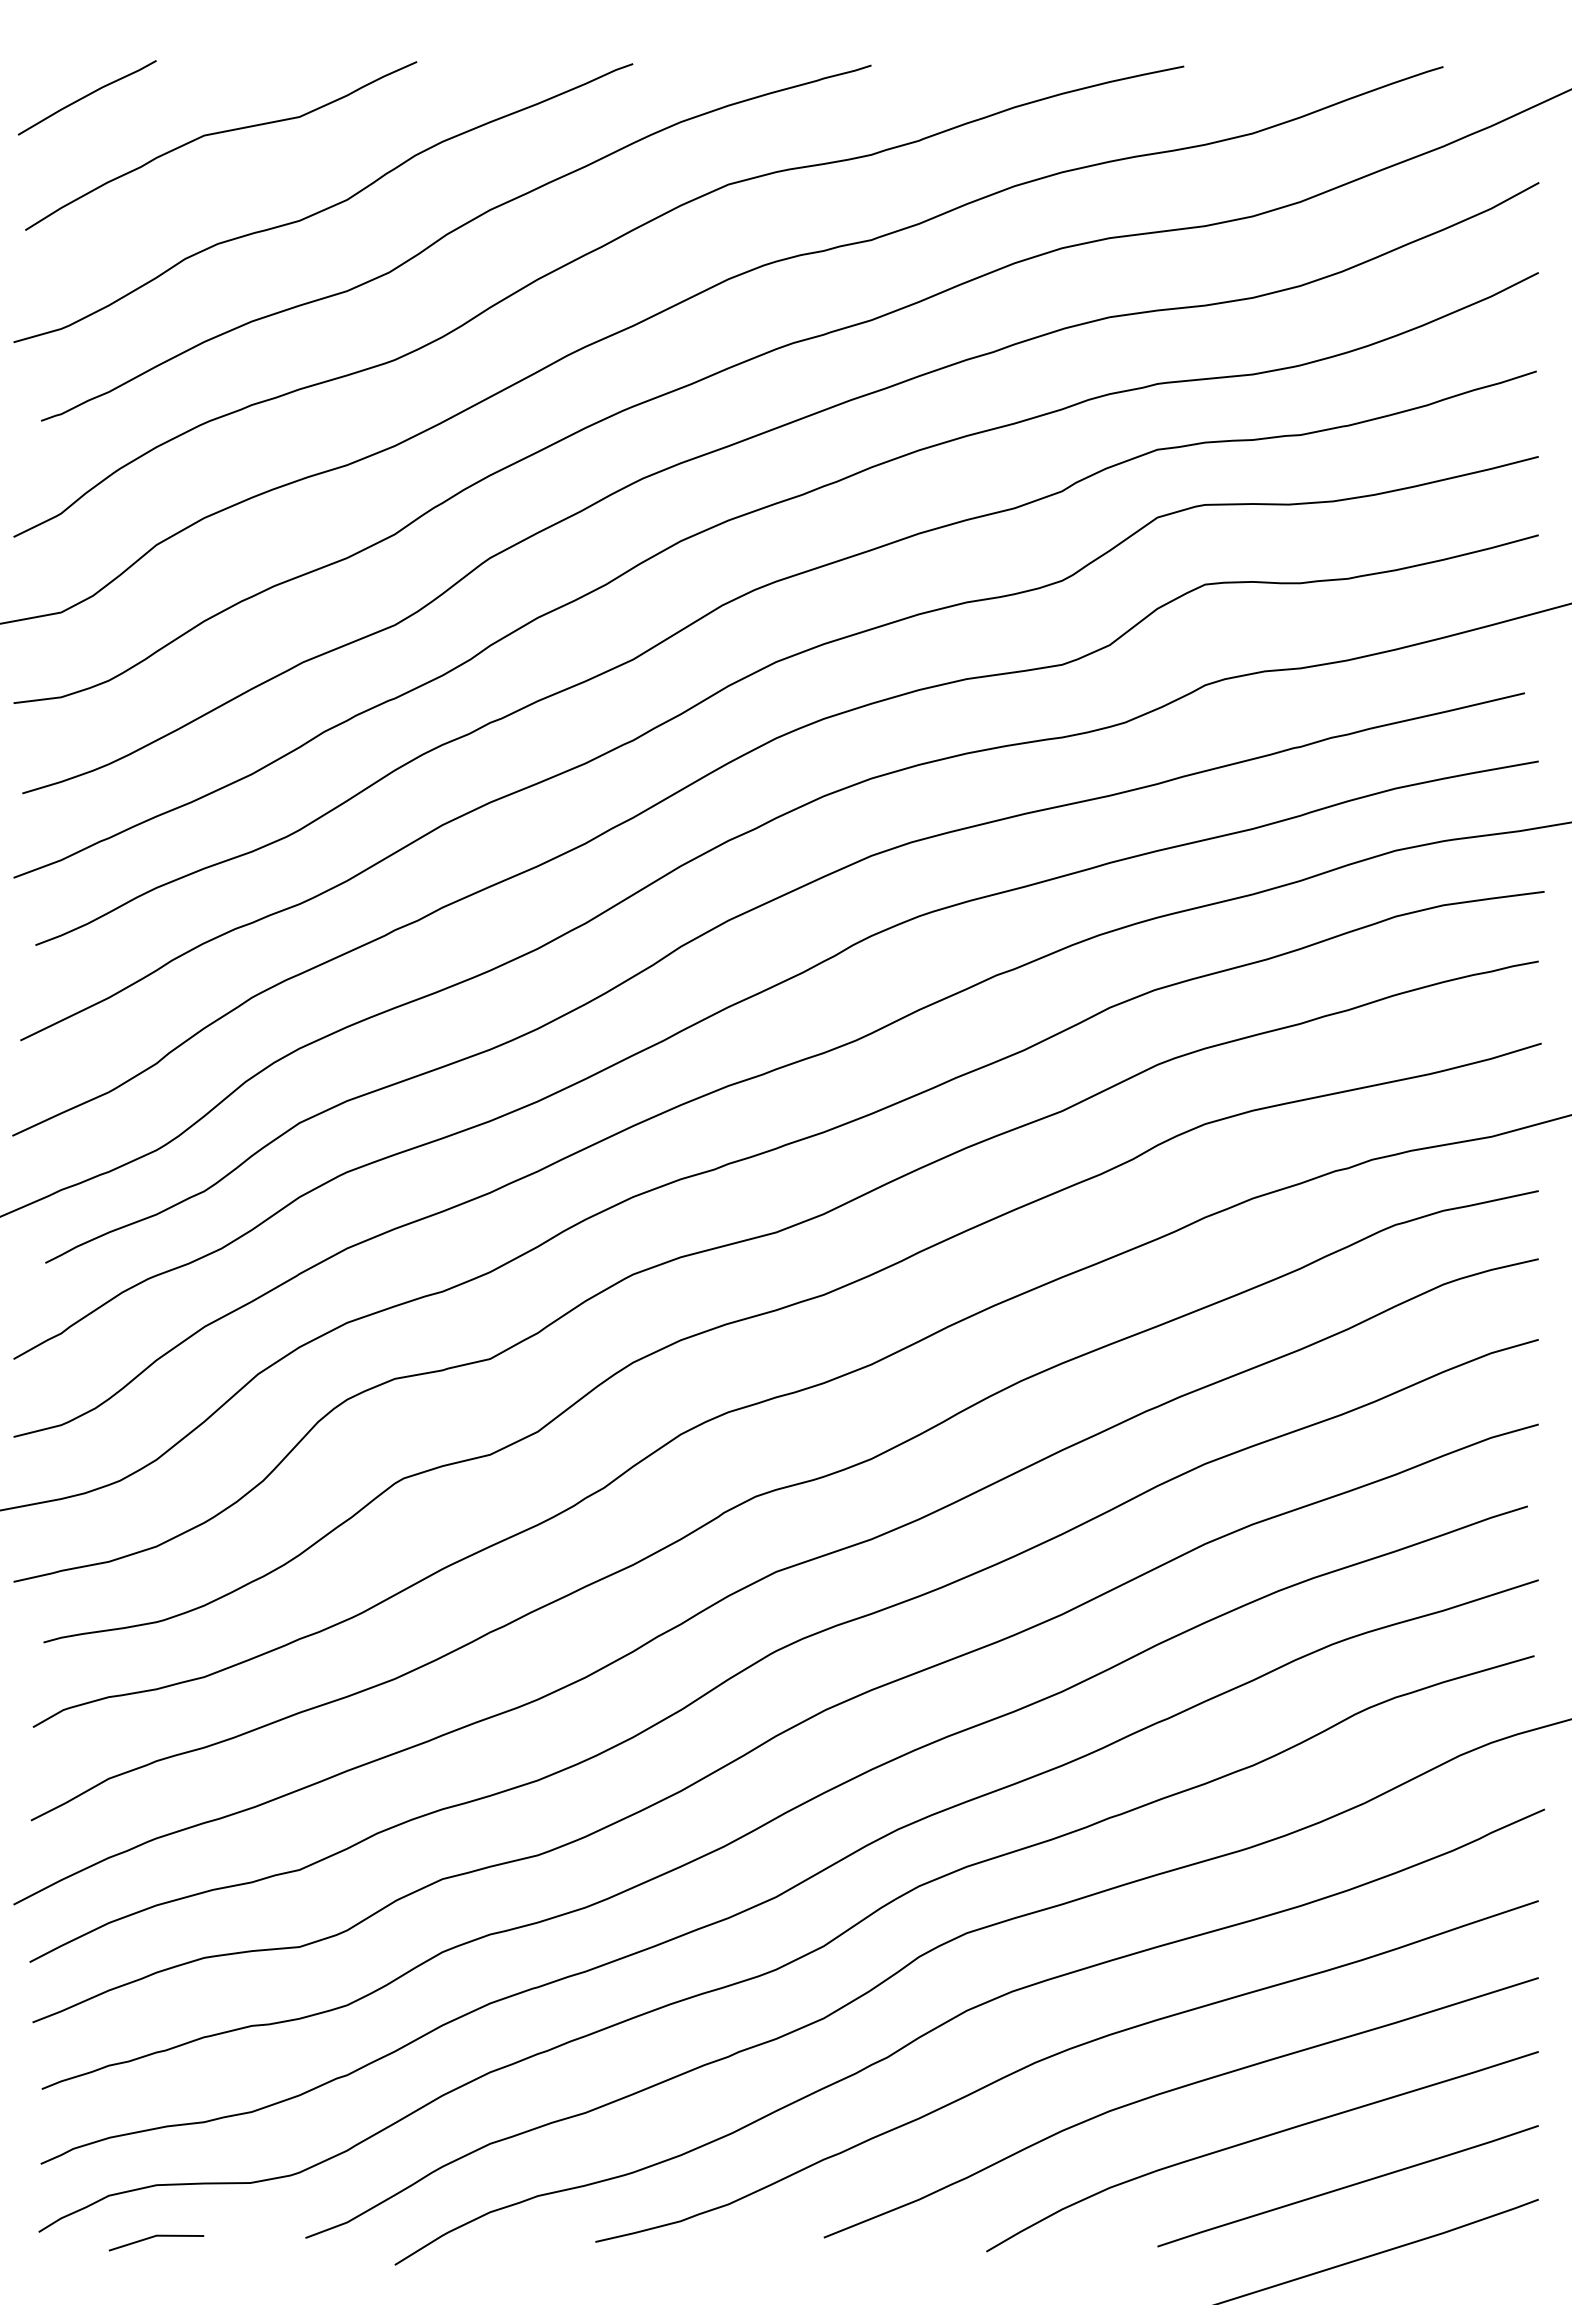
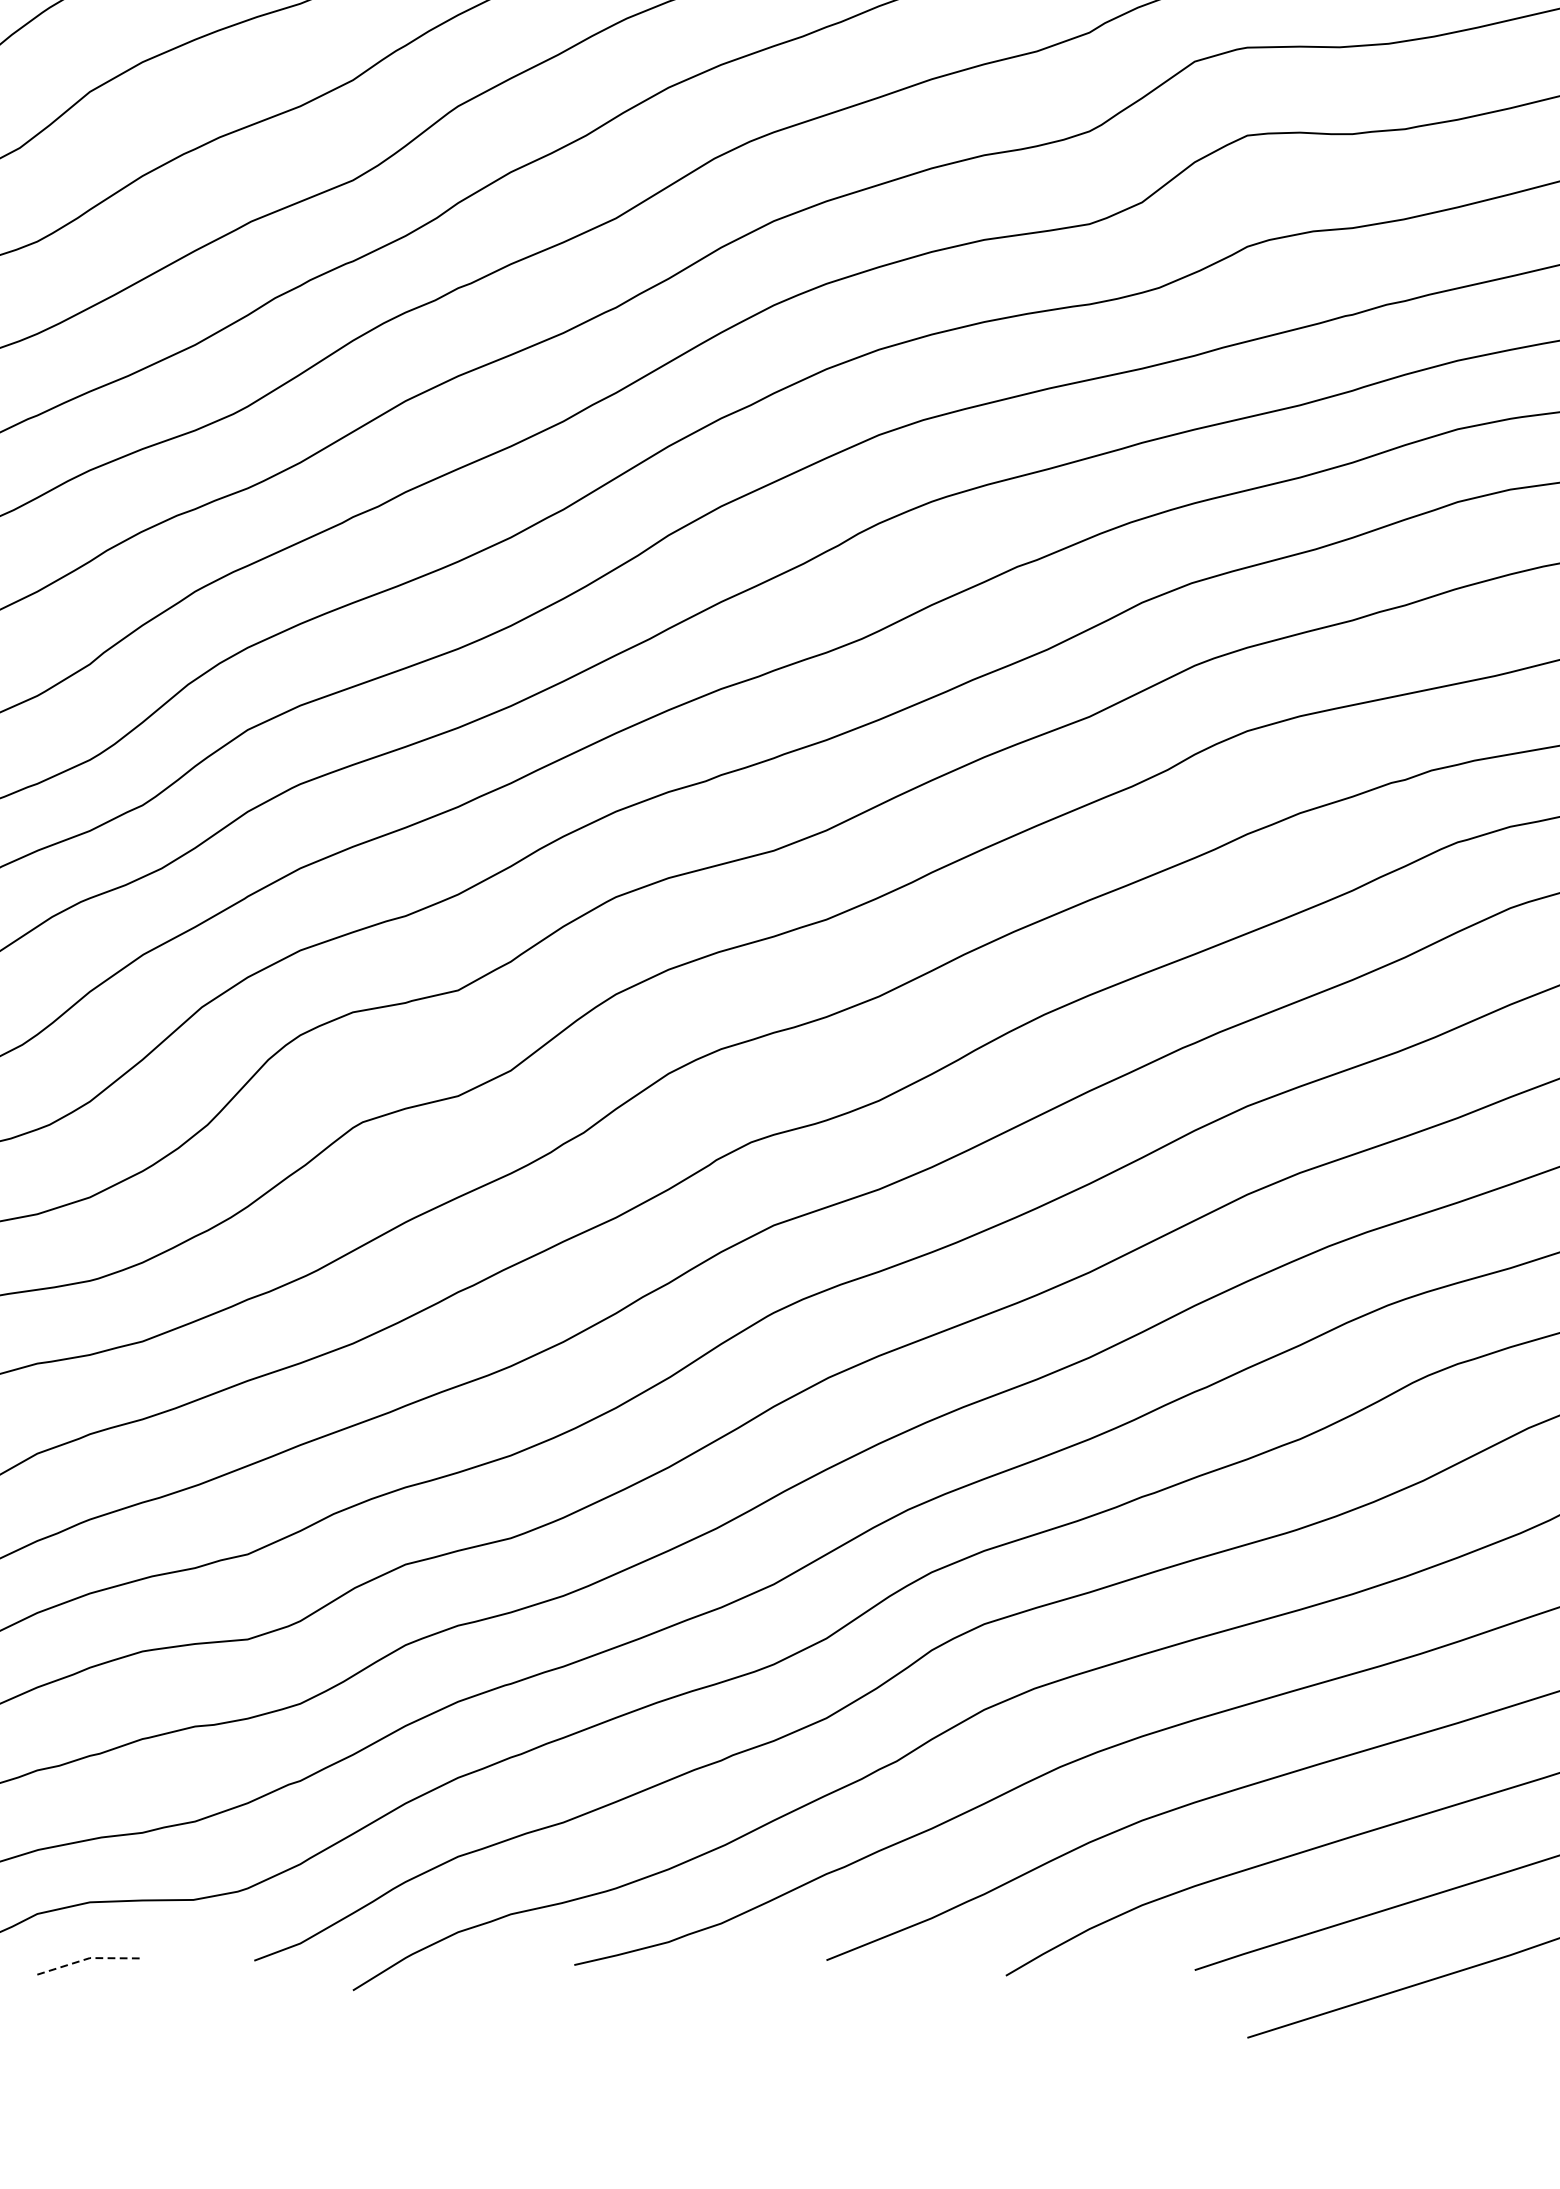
line: (156, 2235) -> (89, 1957), solid -> dashed

